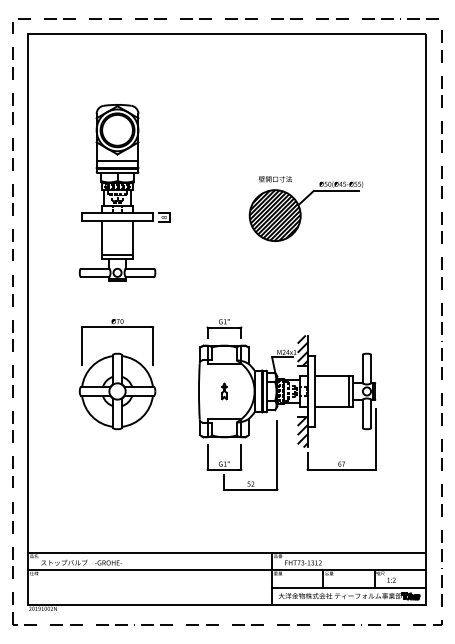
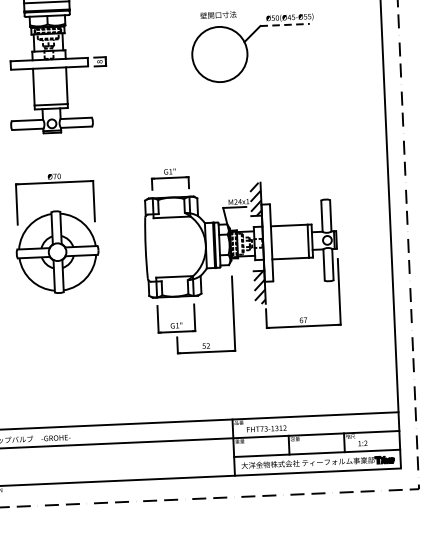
line: (336, 191) -> (285, 25), solid -> dashed
hatch: (274, 215) -> (219, 54), removed
part: (224, 391) -> (173, 247), removed

